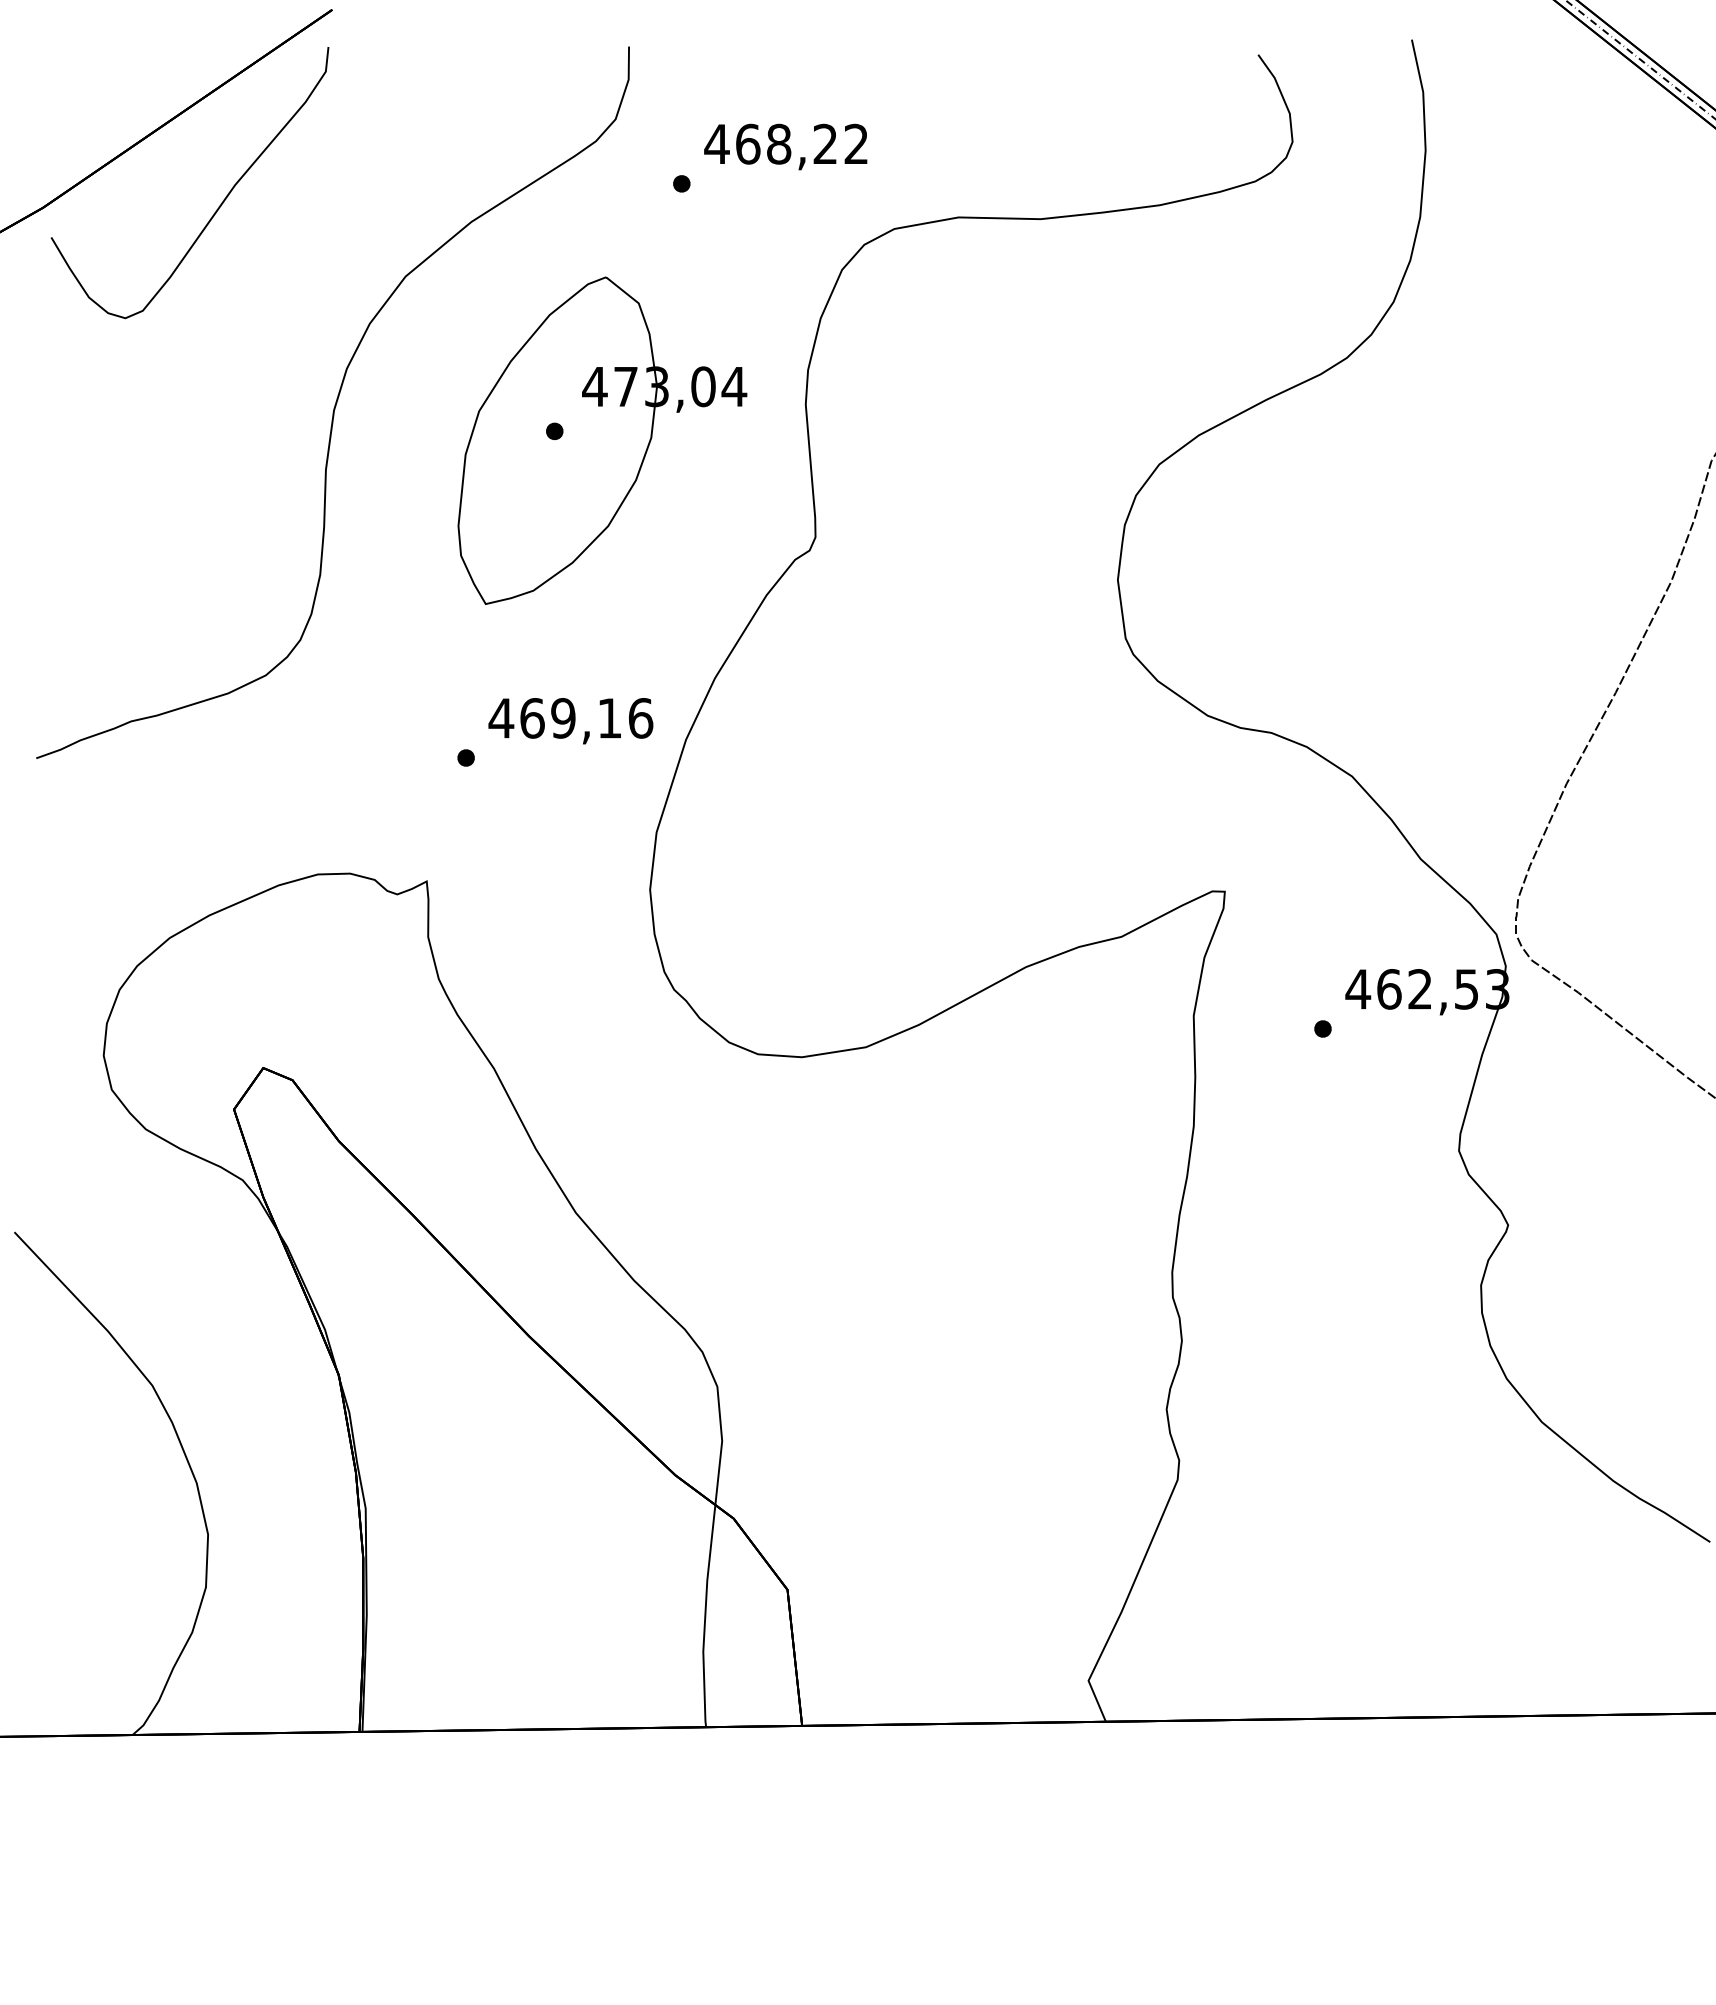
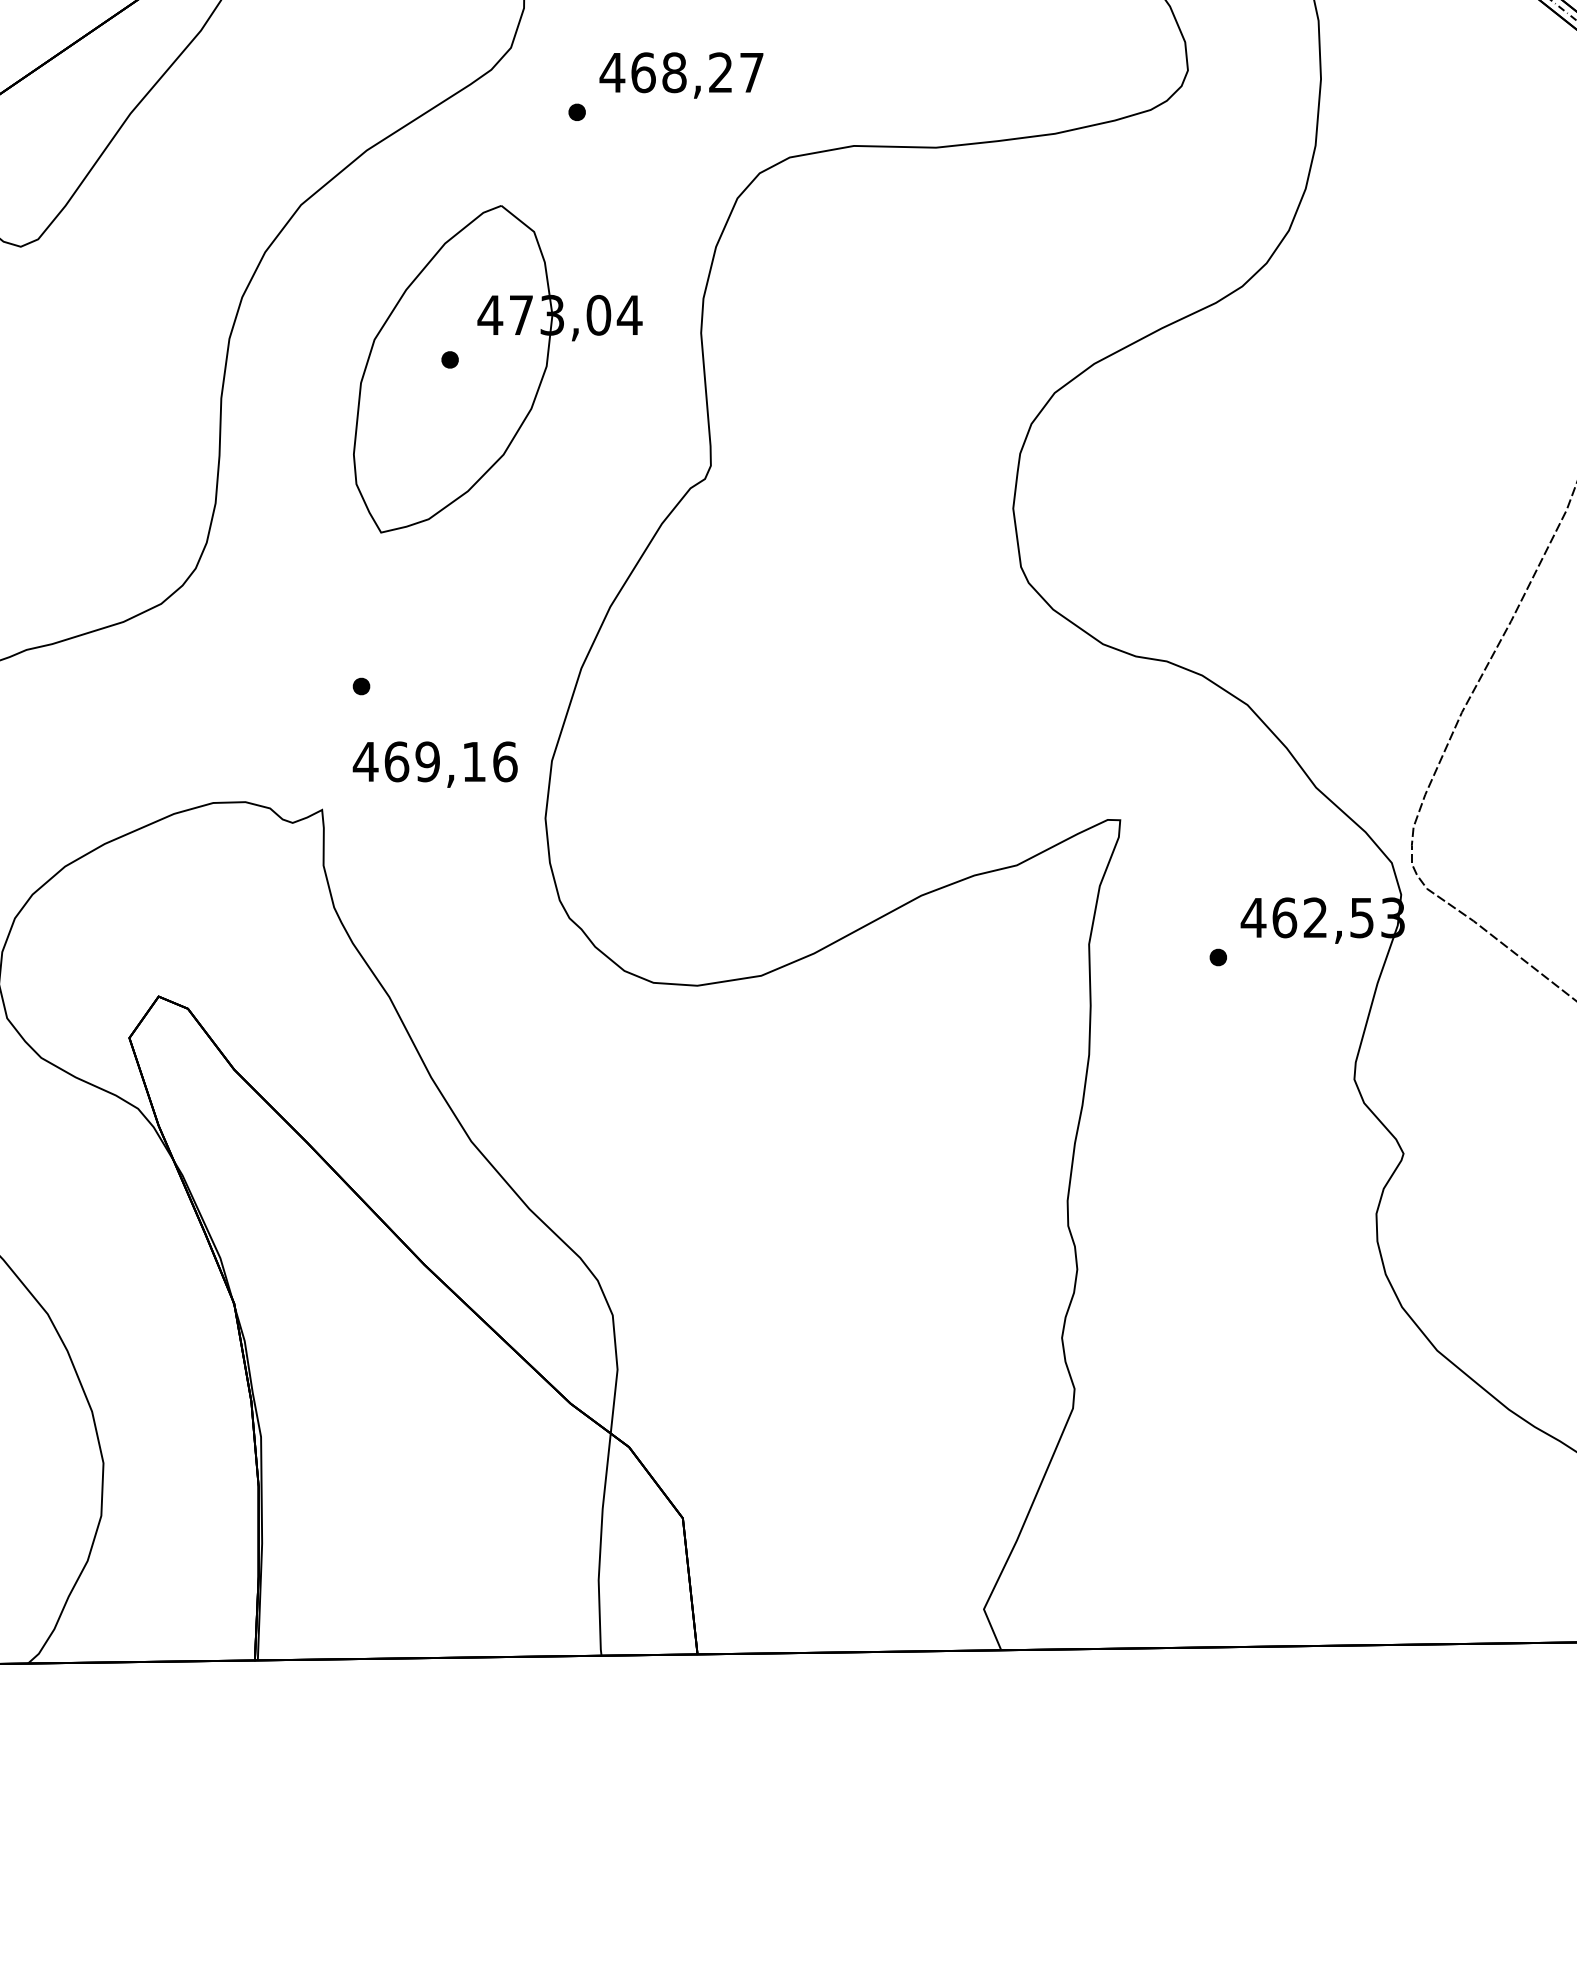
text: (855, 143) -> (750, 72), 468,22 -> 468,27
text: (570, 721) -> (434, 765), moved

